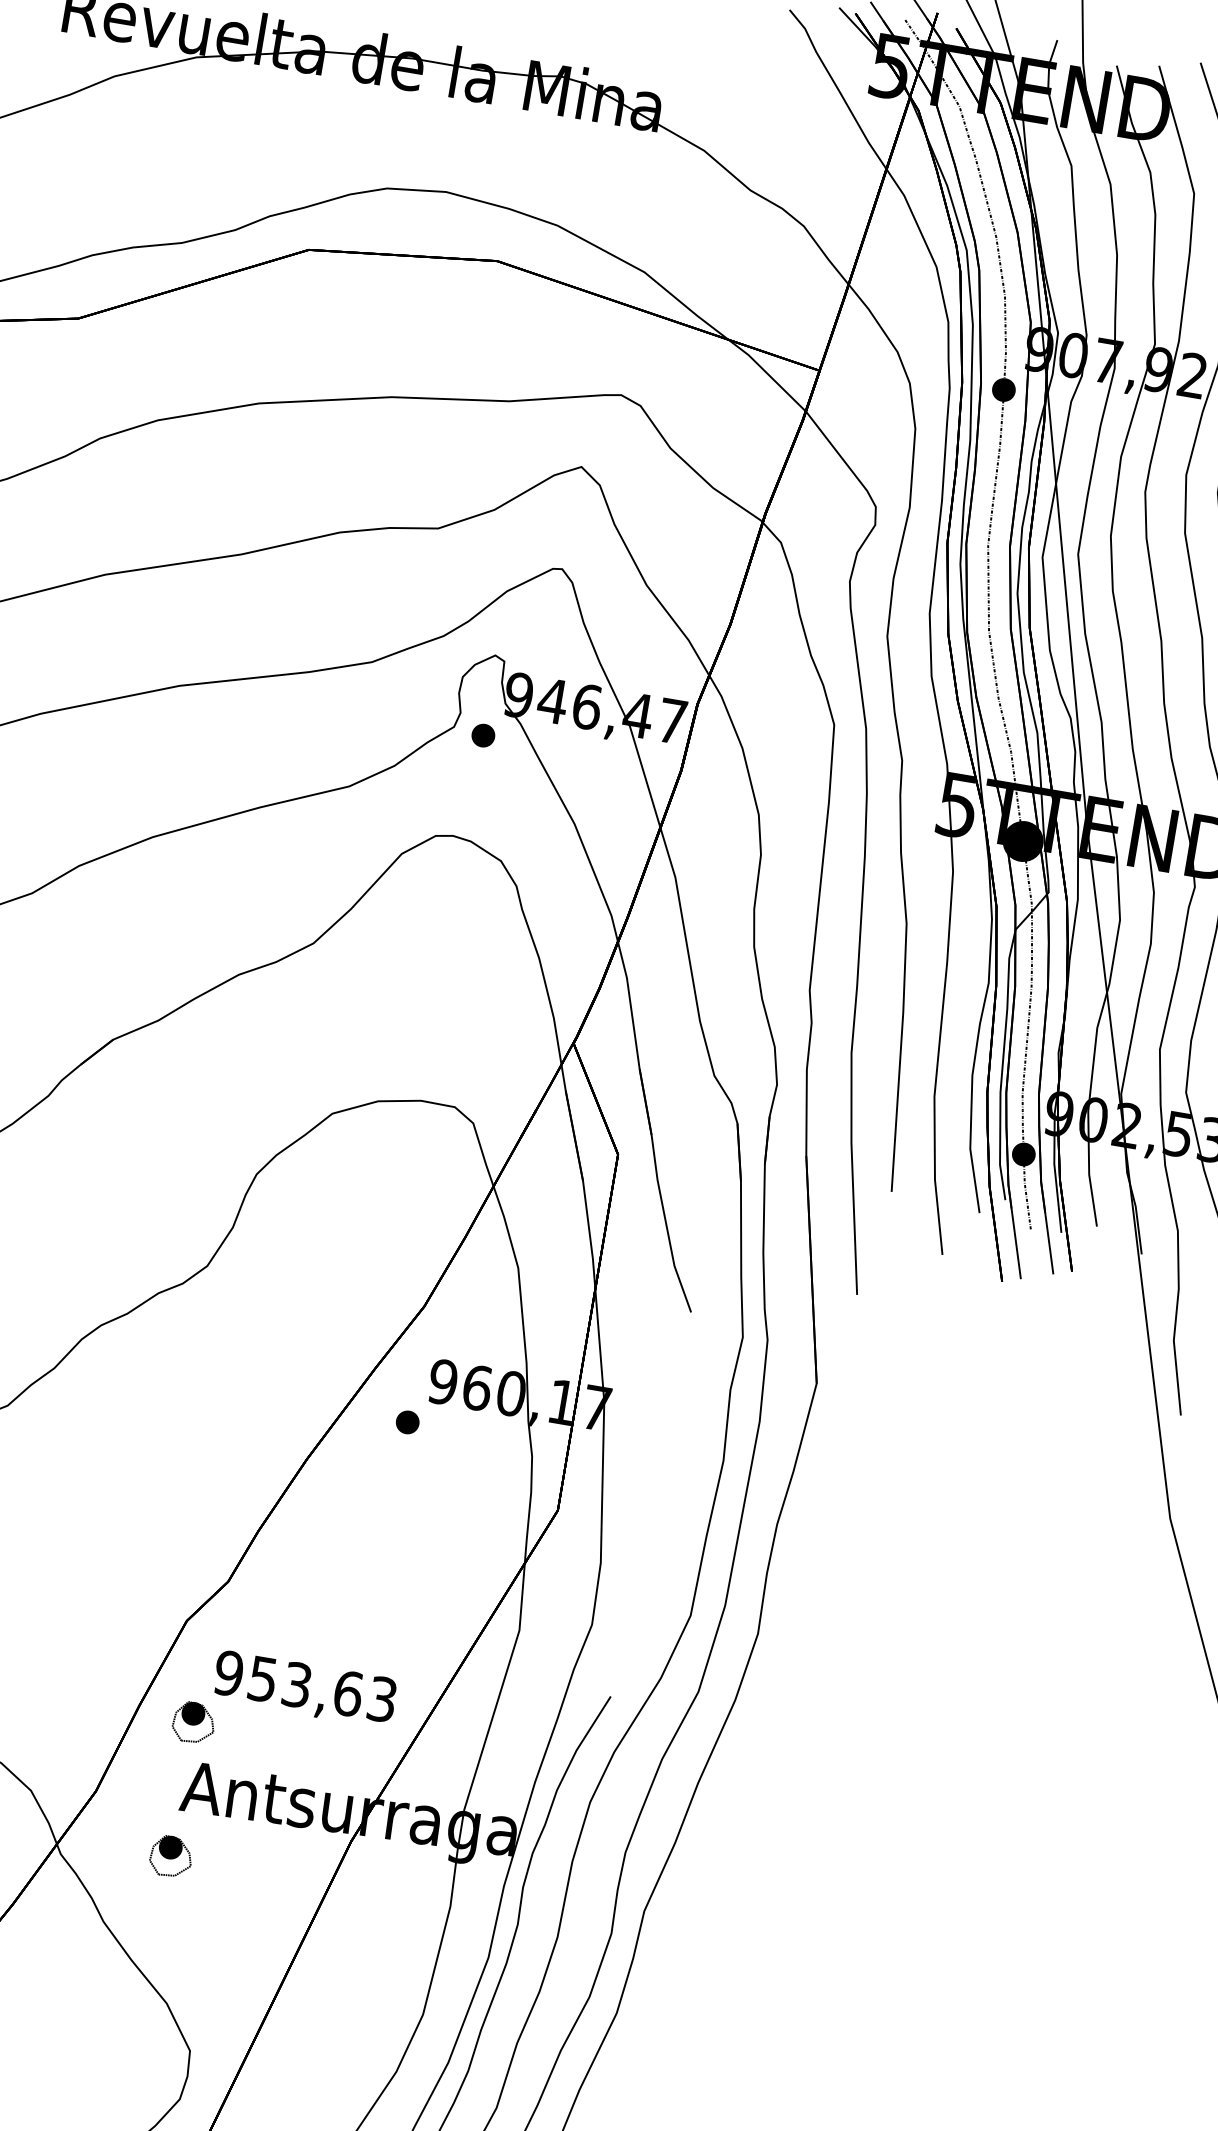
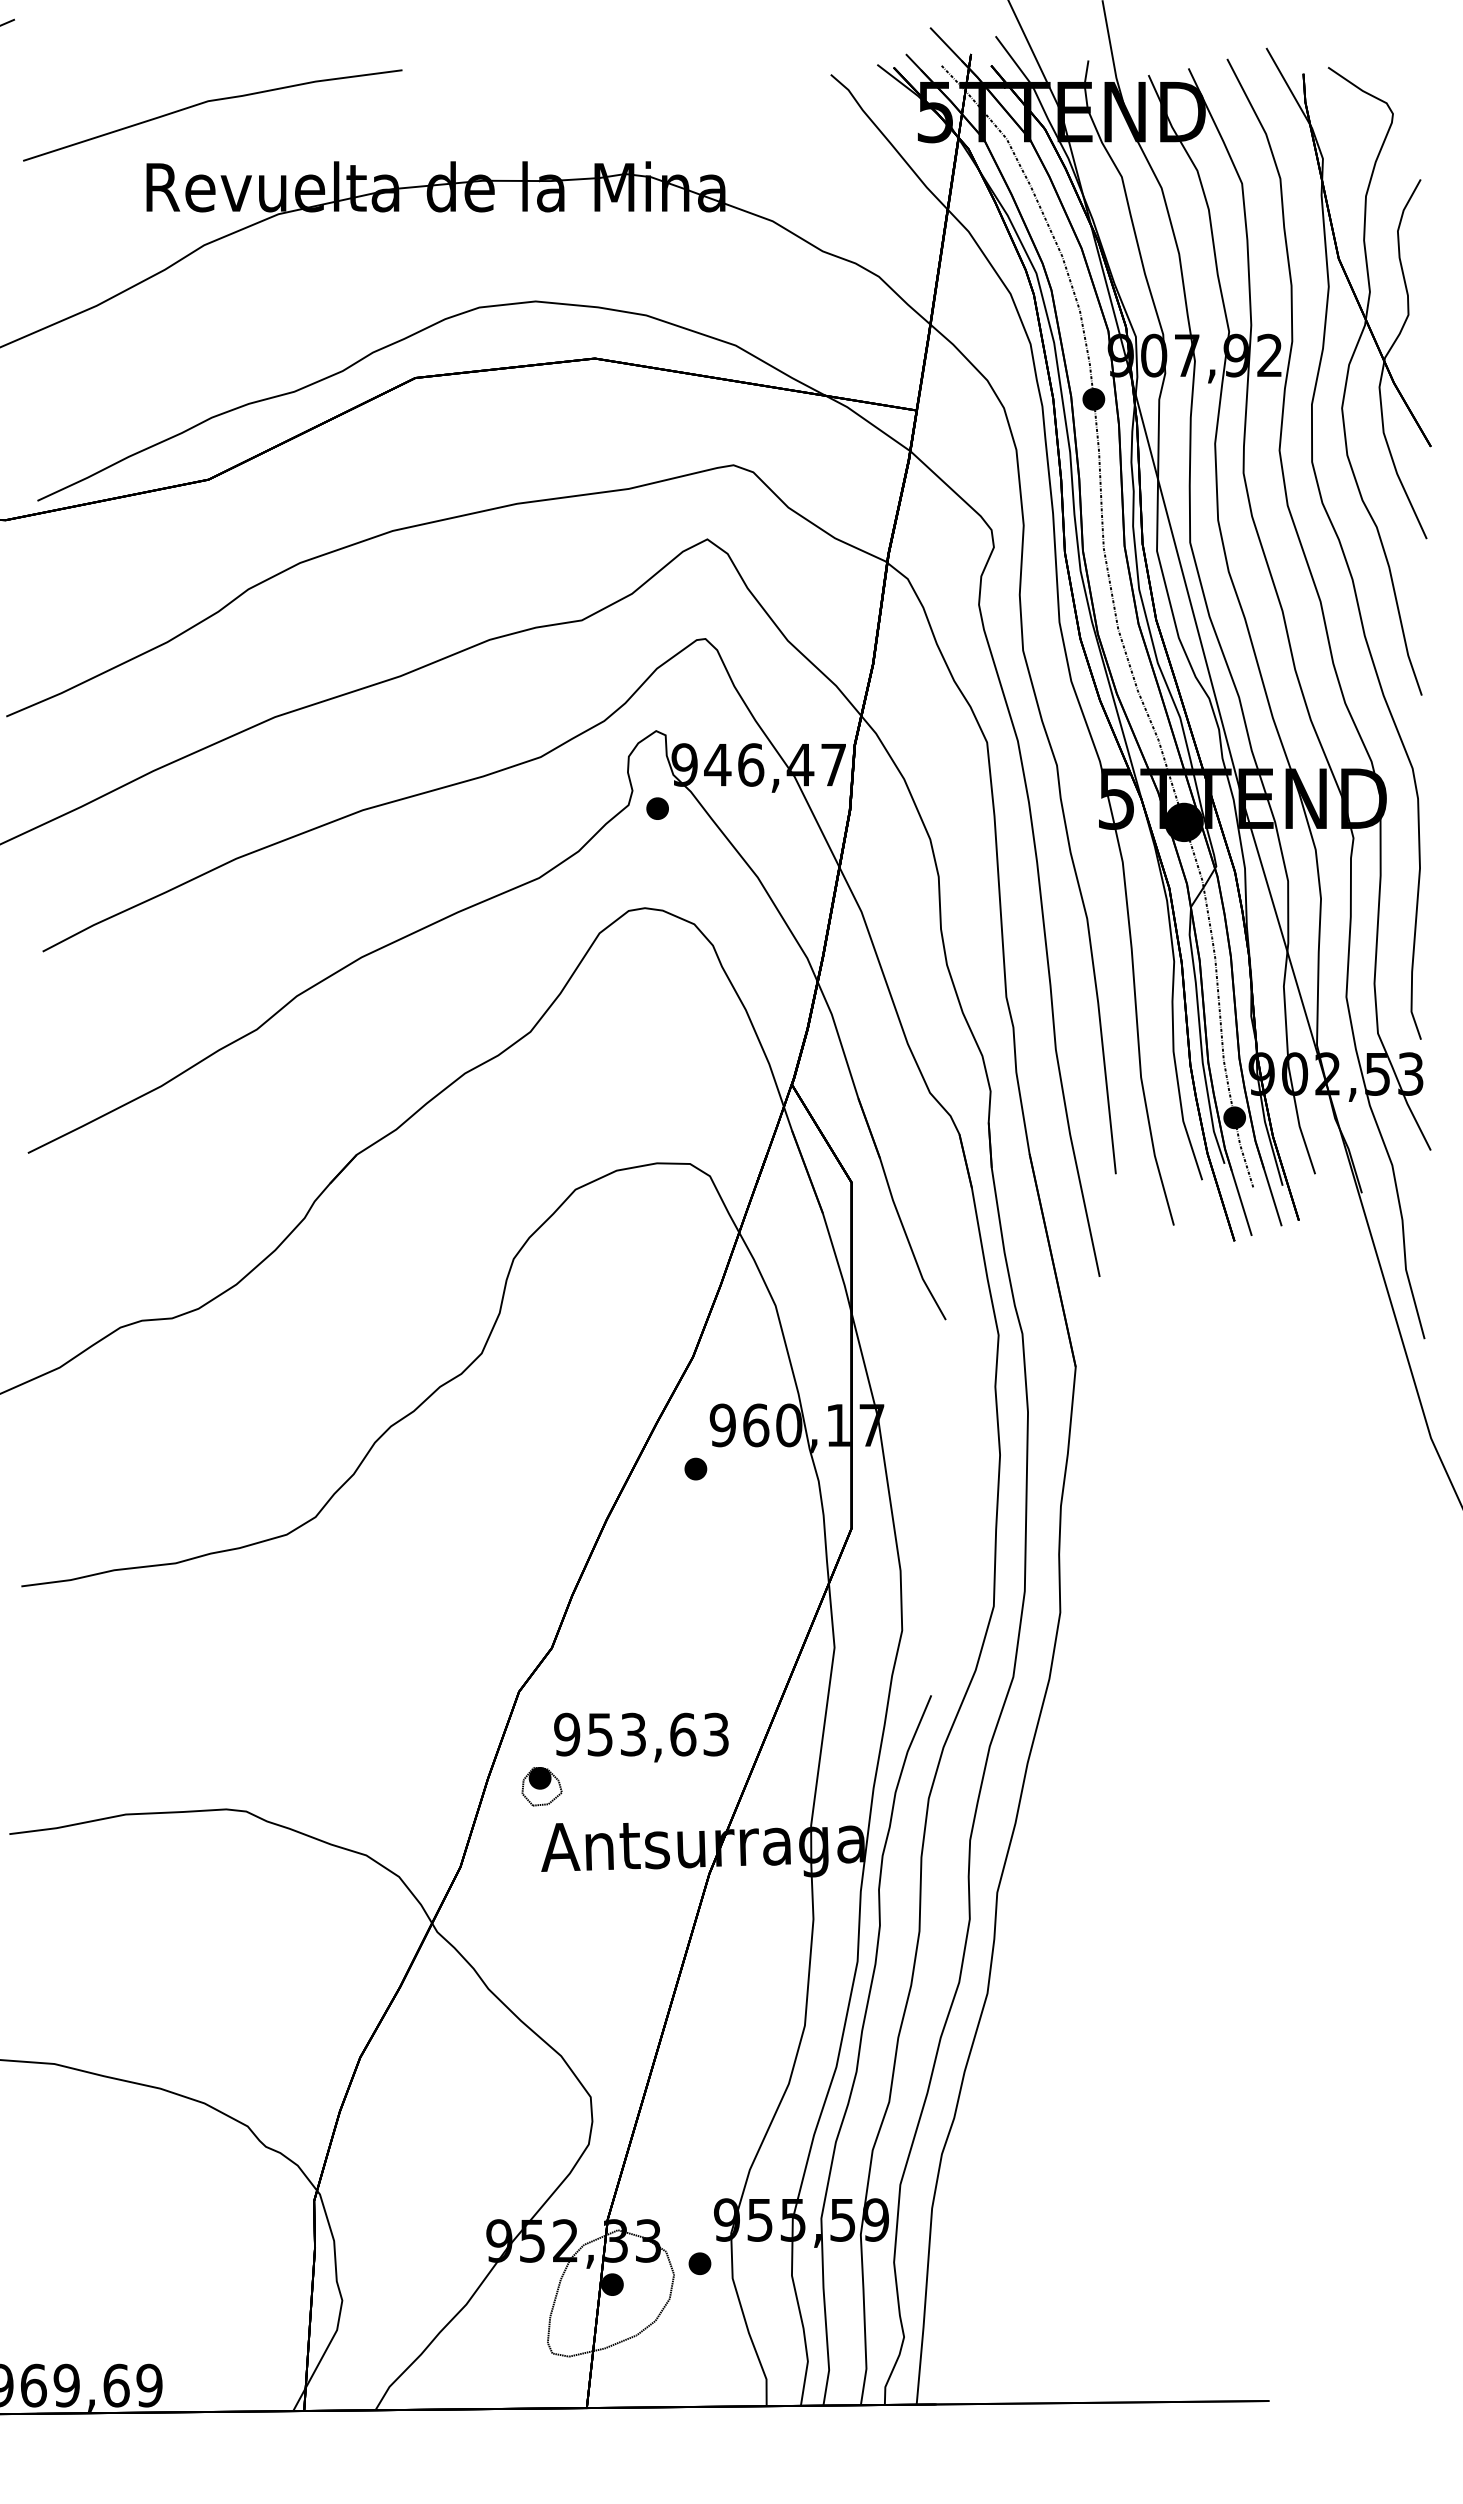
part: (170, 1856) -> (541, 1916), removed

